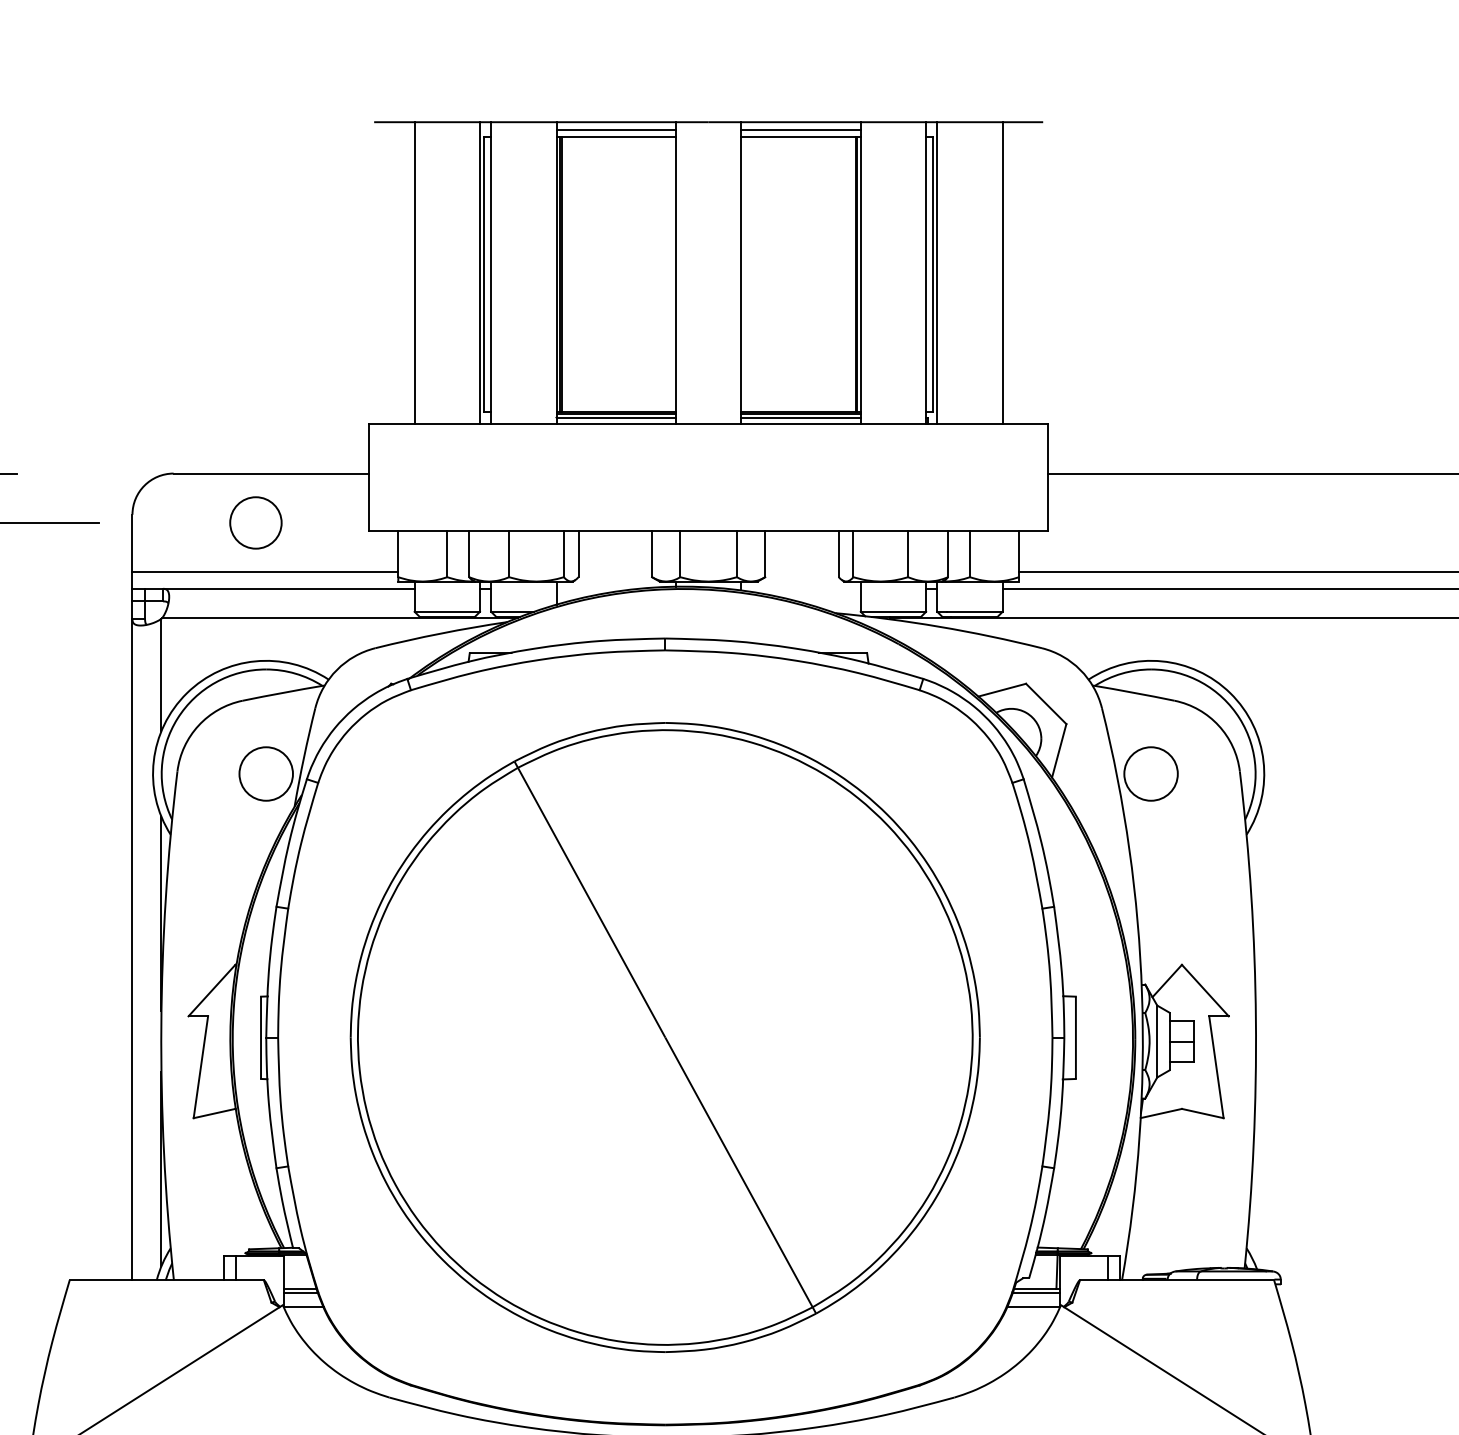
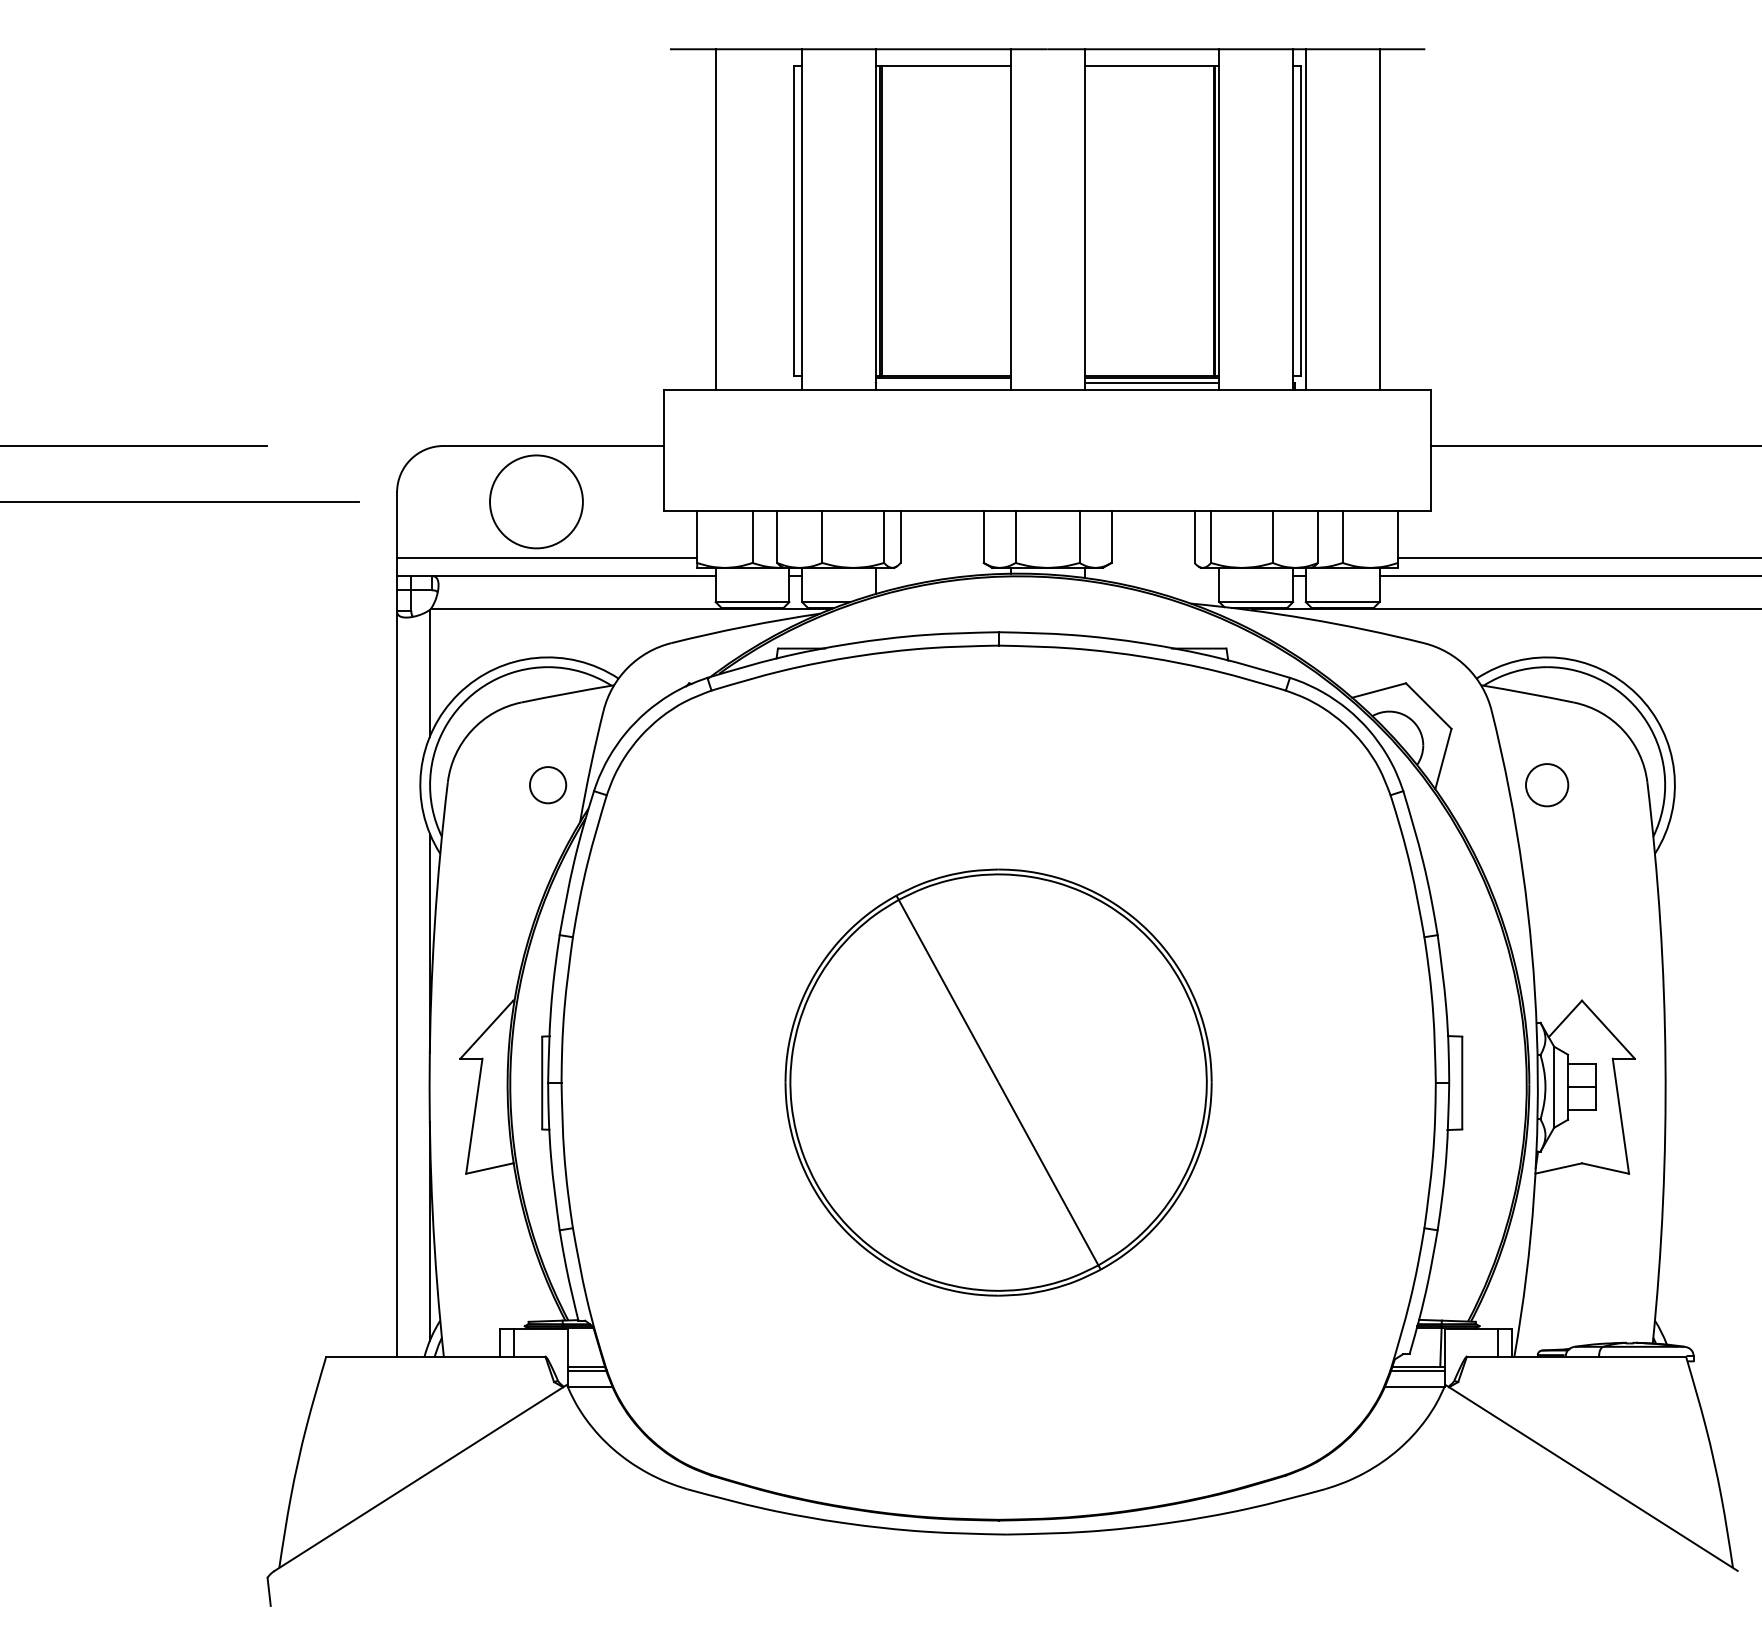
line: (615, 130) -> (942, 58), removed
line: (800, 130) -> (1151, 58), removed
line: (480, 272) -> (789, 219), removed
line: (615, 417) -> (942, 382), removed
circle: (255, 522) -> (536, 501), size x1.6
circle: (265, 774) -> (547, 785), size x0.6
circle: (1150, 774) -> (1546, 785), size x0.7
part: (665, 1037) -> (998, 1082), size x0.6

